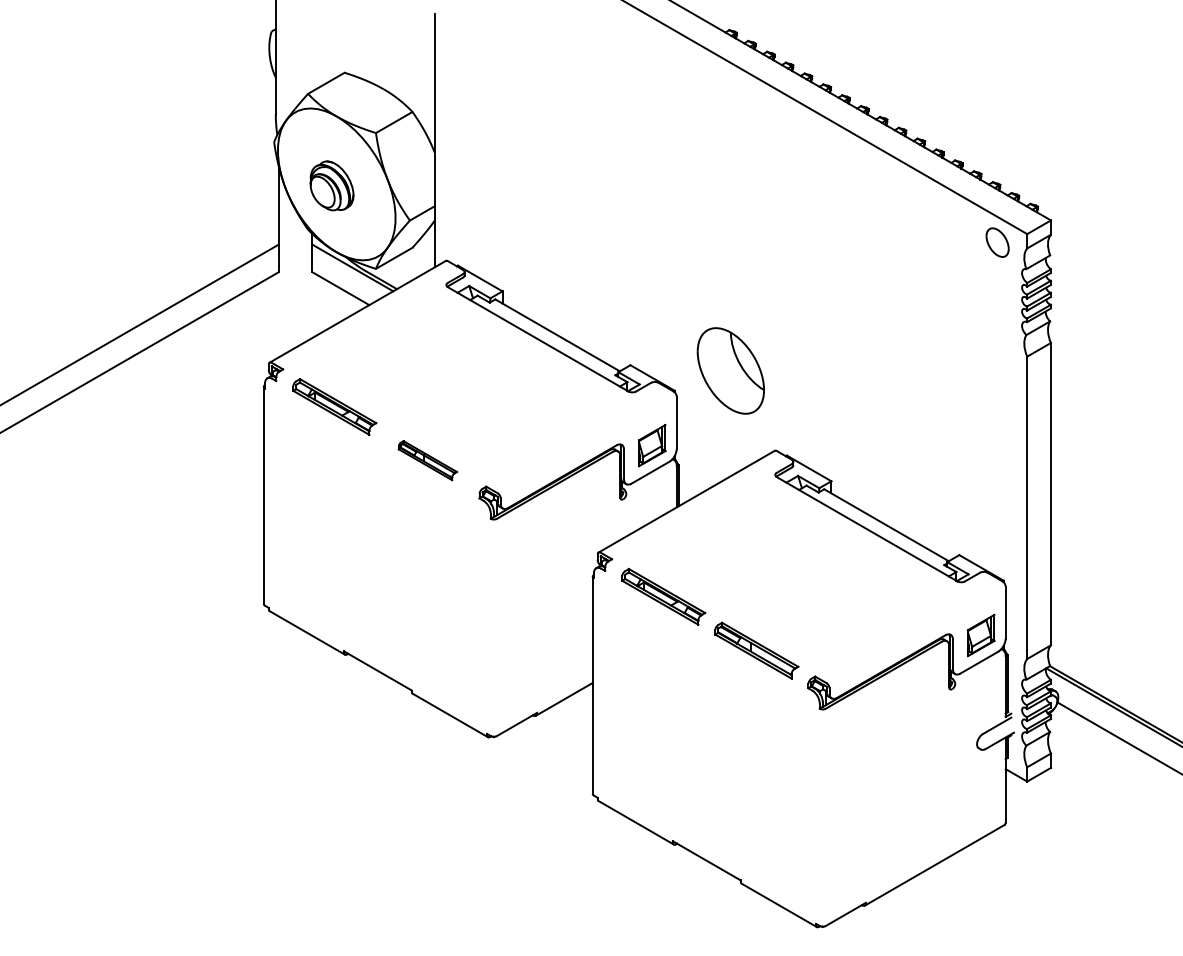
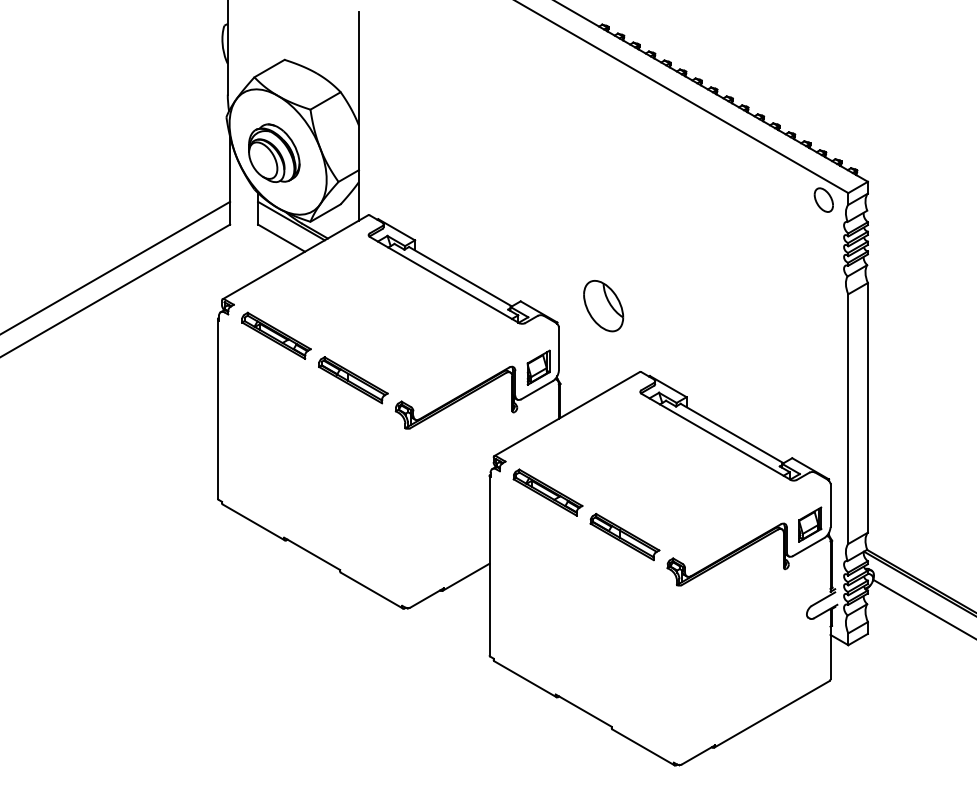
part: (331, 185) -> (273, 152), size x1.43
part: (730, 370) -> (603, 305), size x0.71
part: (427, 460) -> (353, 380), size x1.43

